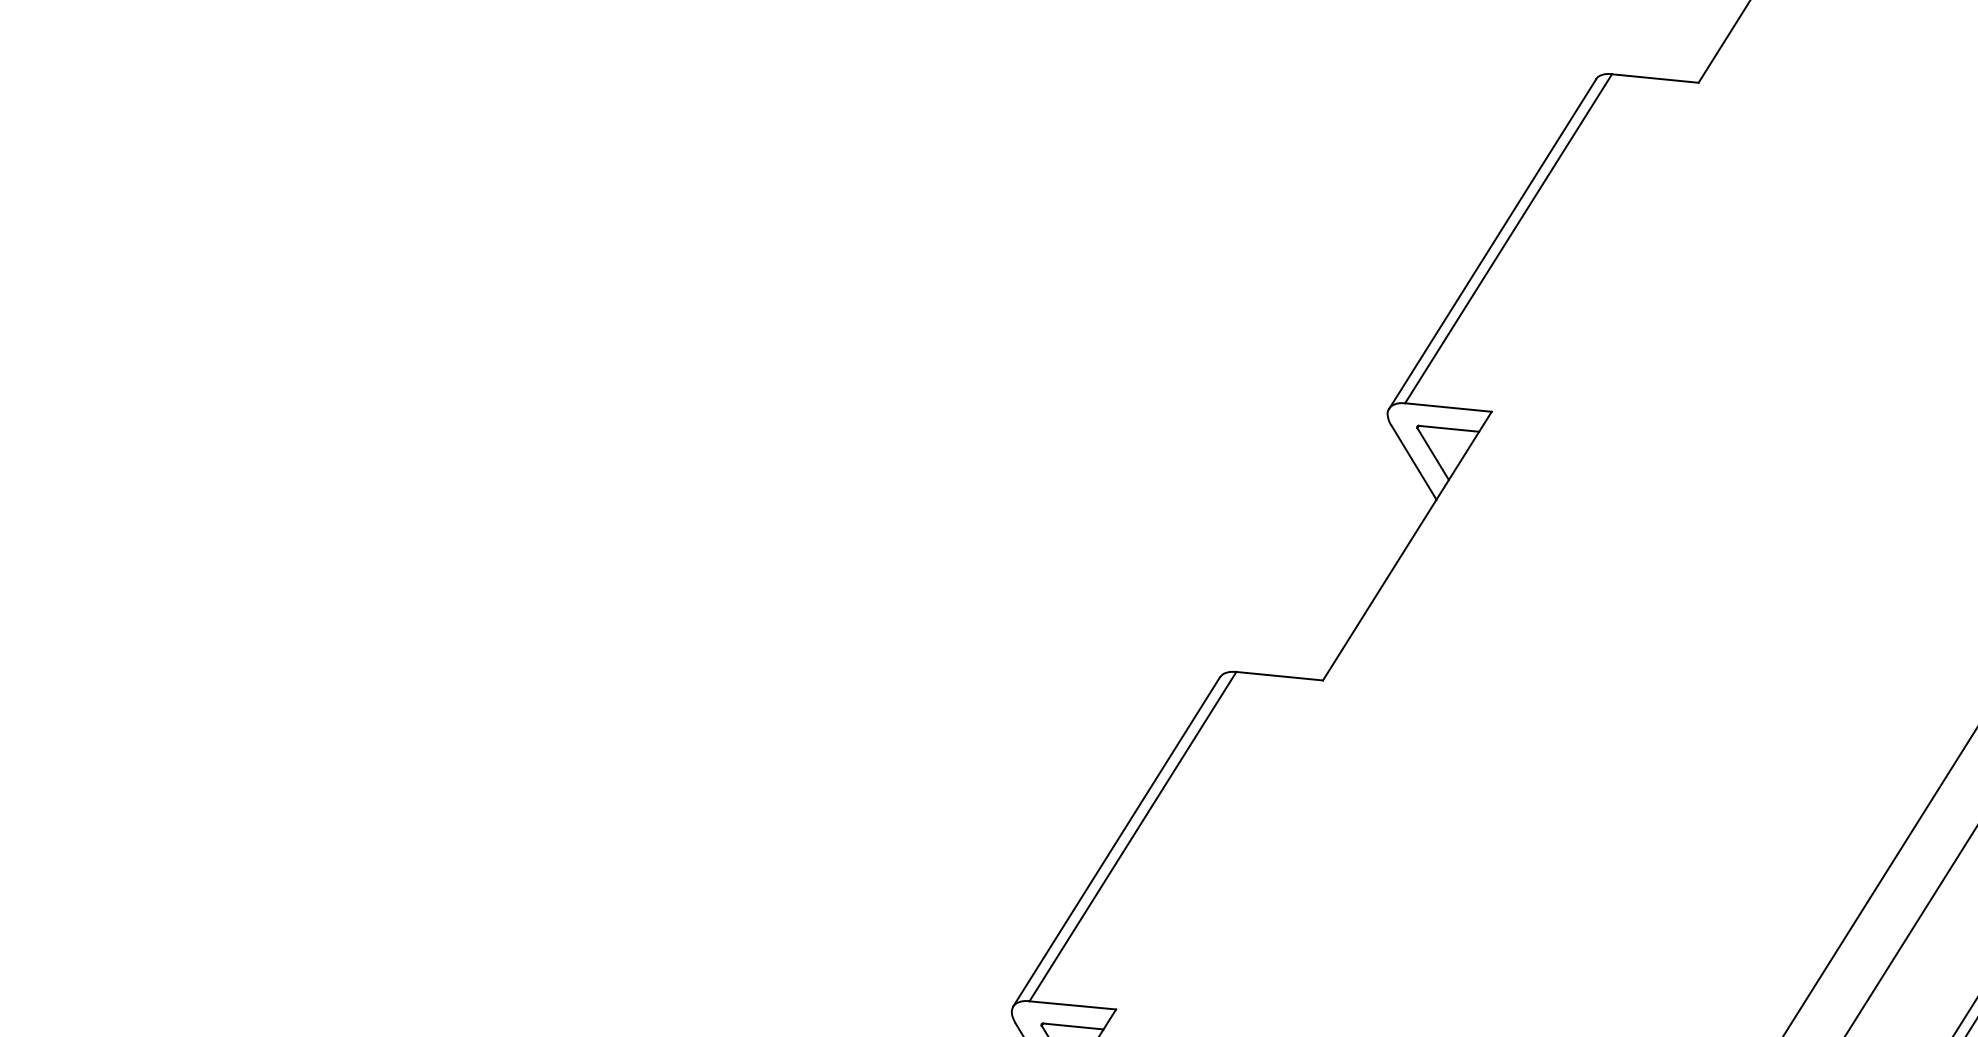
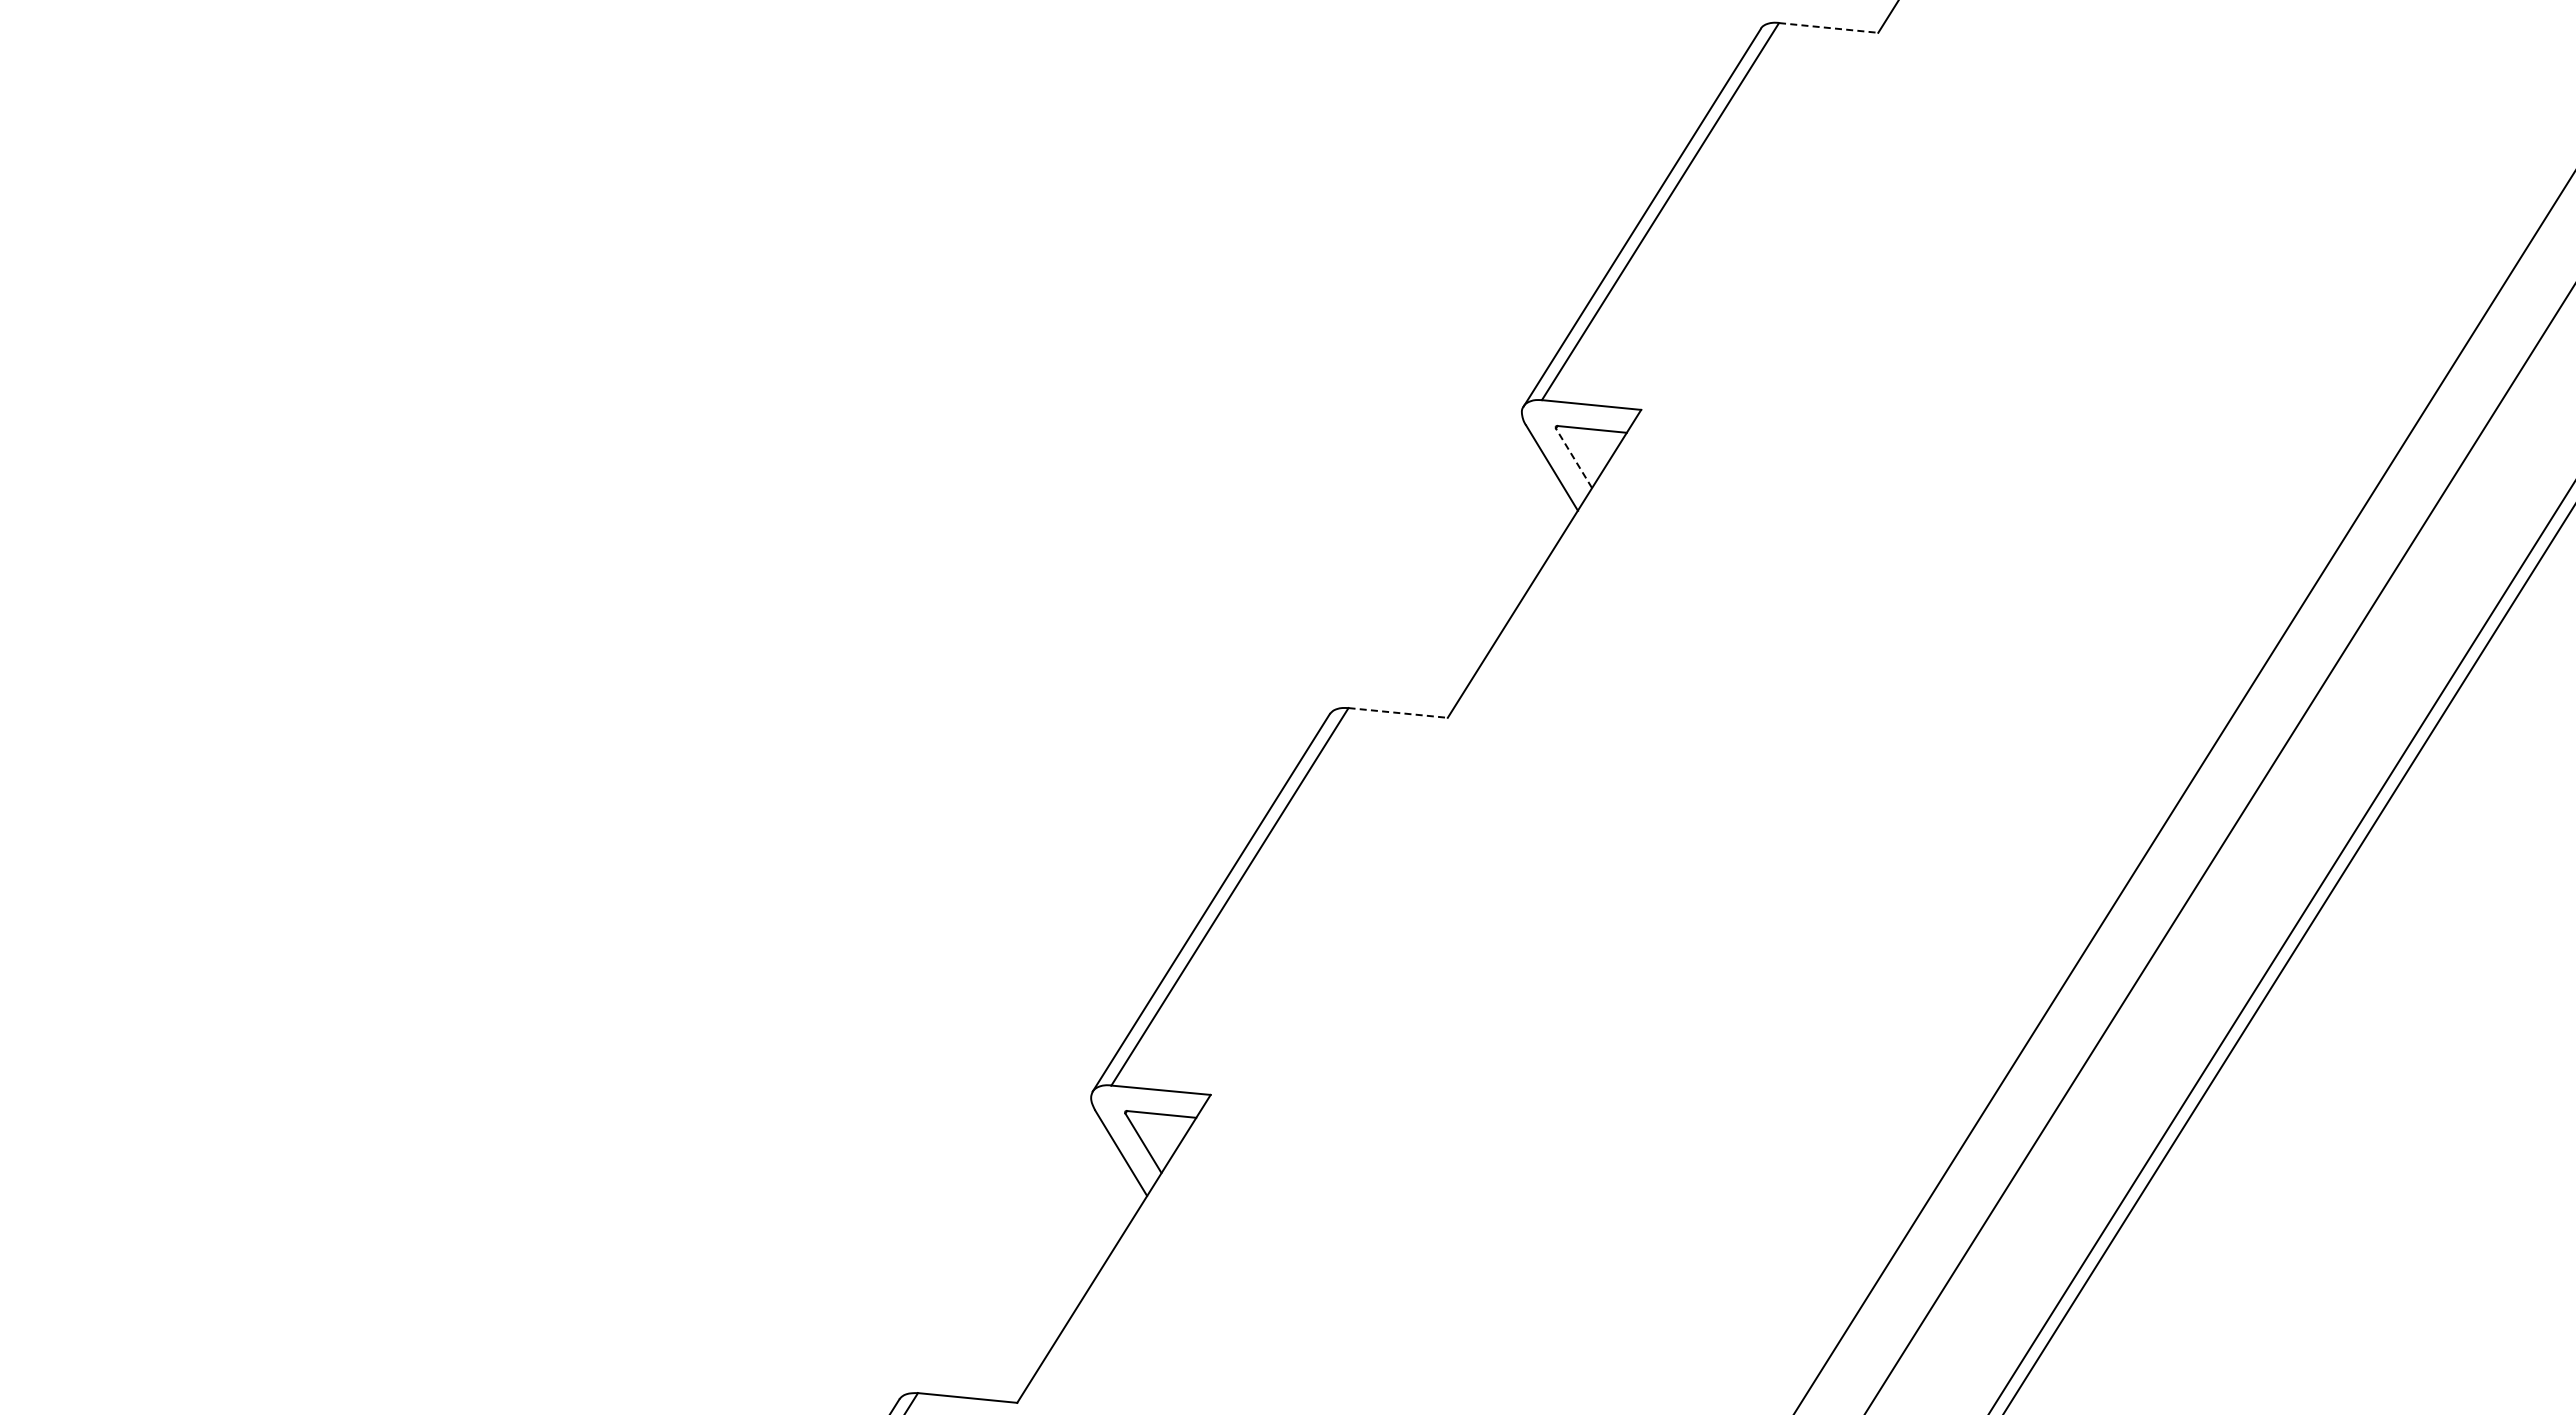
line: (1655, 78) -> (1828, 27), solid -> dashed
line: (1432, 454) -> (1573, 458), solid -> dashed
line: (1279, 675) -> (1398, 712), solid -> dashed

